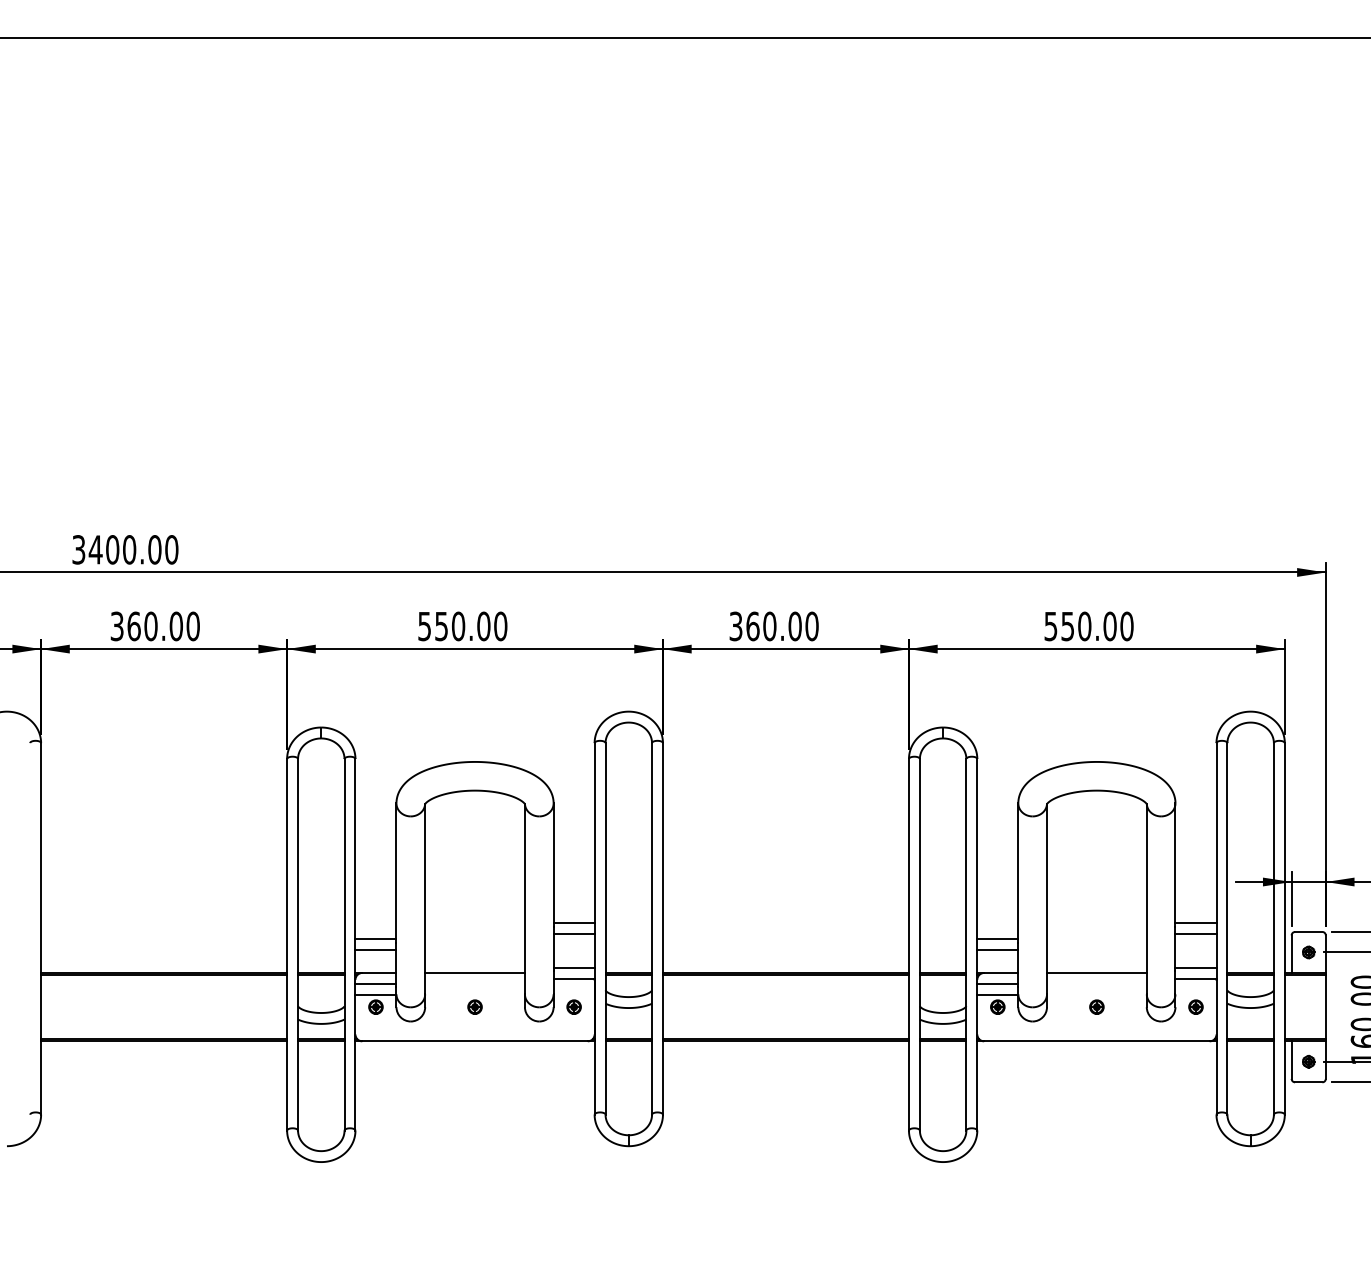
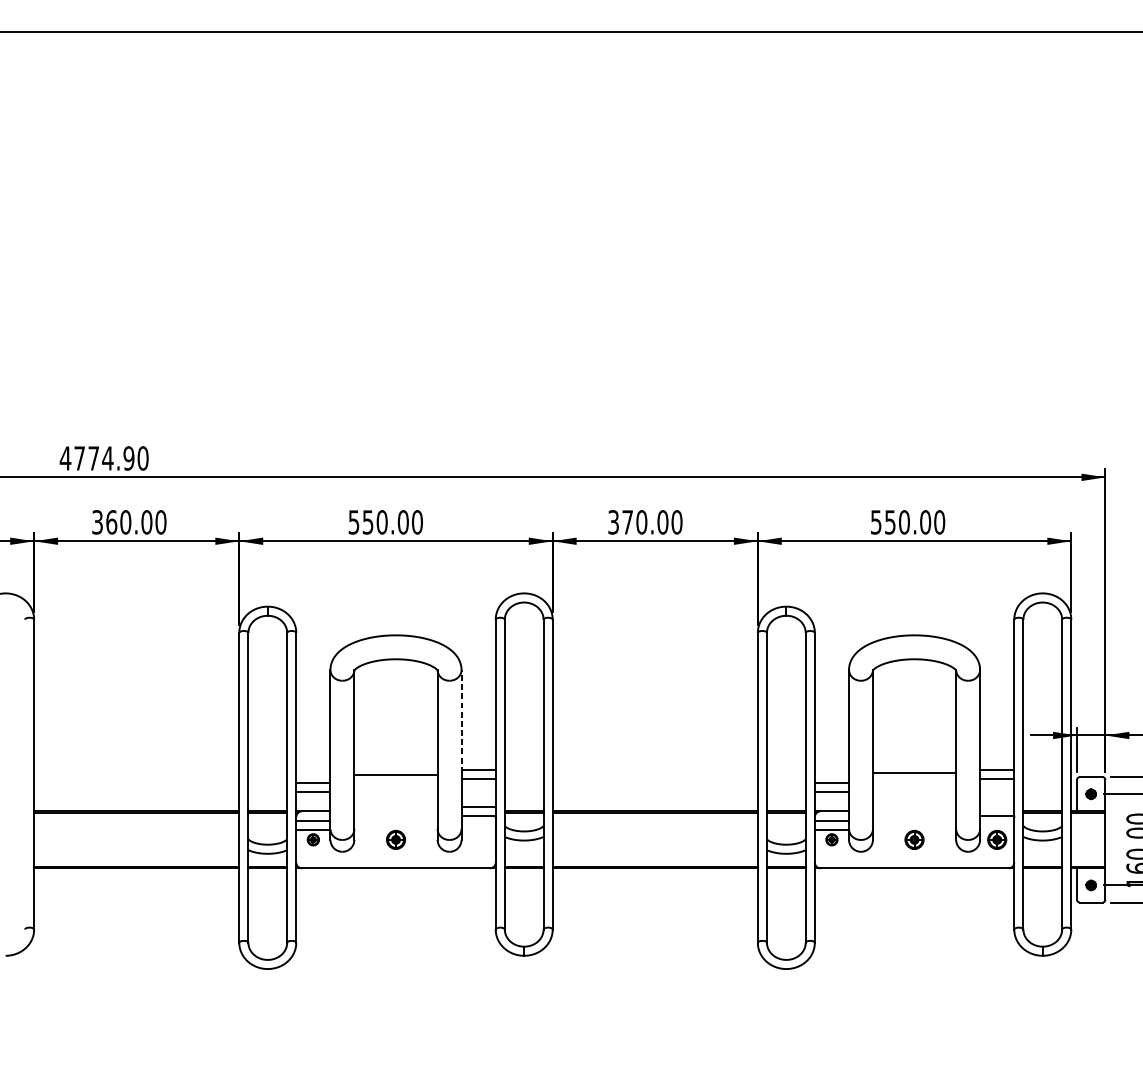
text: (116, 549) -> (97, 458), 3400.00 -> 4774.90
text: (752, 626) -> (627, 522), 360.00 -> 370.00
line: (553, 865) -> (461, 721), solid -> dashed
line: (1195, 968) -> (996, 807), removed
line: (474, 972) -> (395, 774), moved
line: (1096, 972) -> (914, 772), moved
part: (474, 1006) -> (395, 839), size x1.6
part: (573, 1006) -> (478, 839), removed
part: (1096, 1006) -> (914, 839), size x1.6
part: (1195, 1006) -> (996, 839), size x1.6

